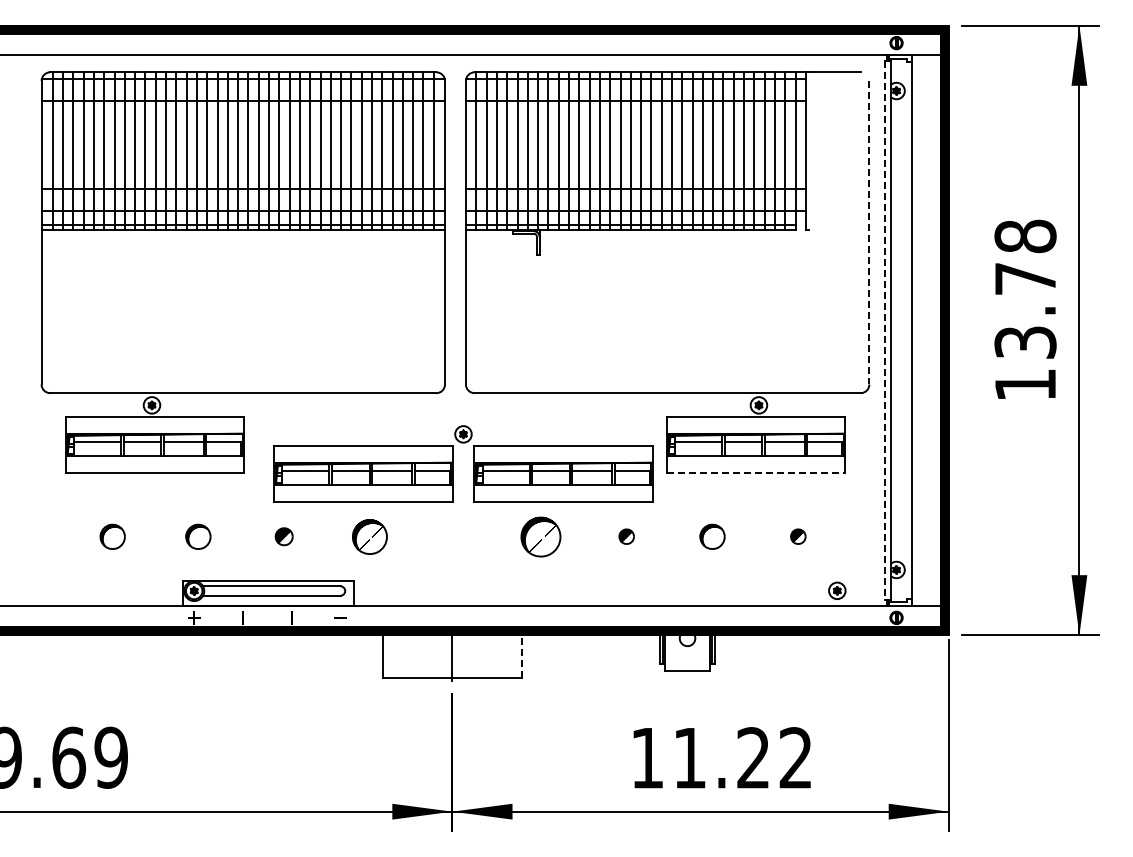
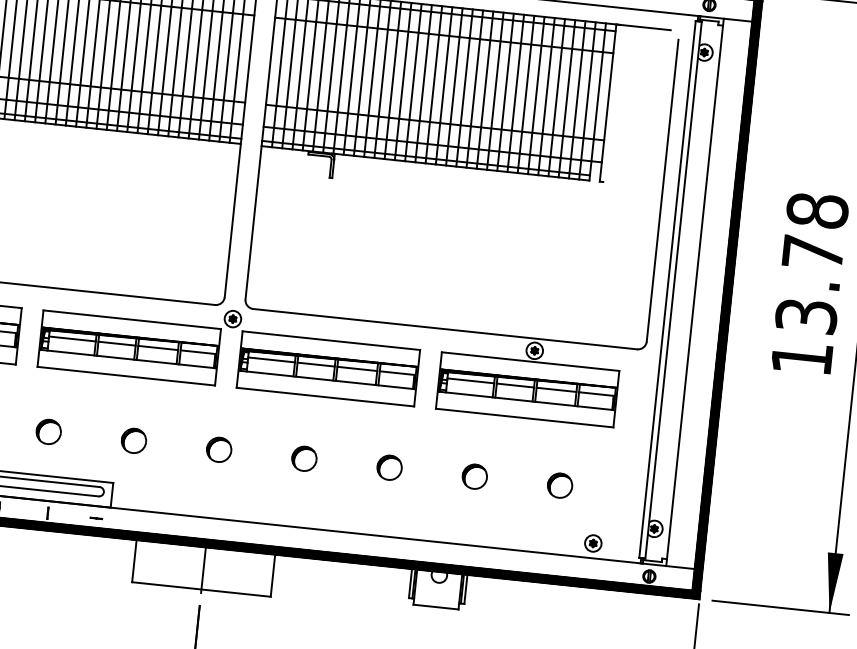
line: (869, 232) -> (662, 190), dashed -> solid
line: (884, 330) -> (667, 289), dashed -> solid
part: (453, 463) -> (219, 347), moved
line: (756, 473) -> (525, 418), dashed -> solid
part: (284, 536) -> (49, 431), size x1.43
part: (369, 536) -> (133, 440), size x0.71
part: (455, 536) -> (219, 449), added
part: (541, 536) -> (304, 458), size x0.62
part: (626, 536) -> (389, 467), size x1.67
part: (798, 536) -> (560, 485), size x1.67
line: (522, 655) -> (273, 574), dashed -> solid

